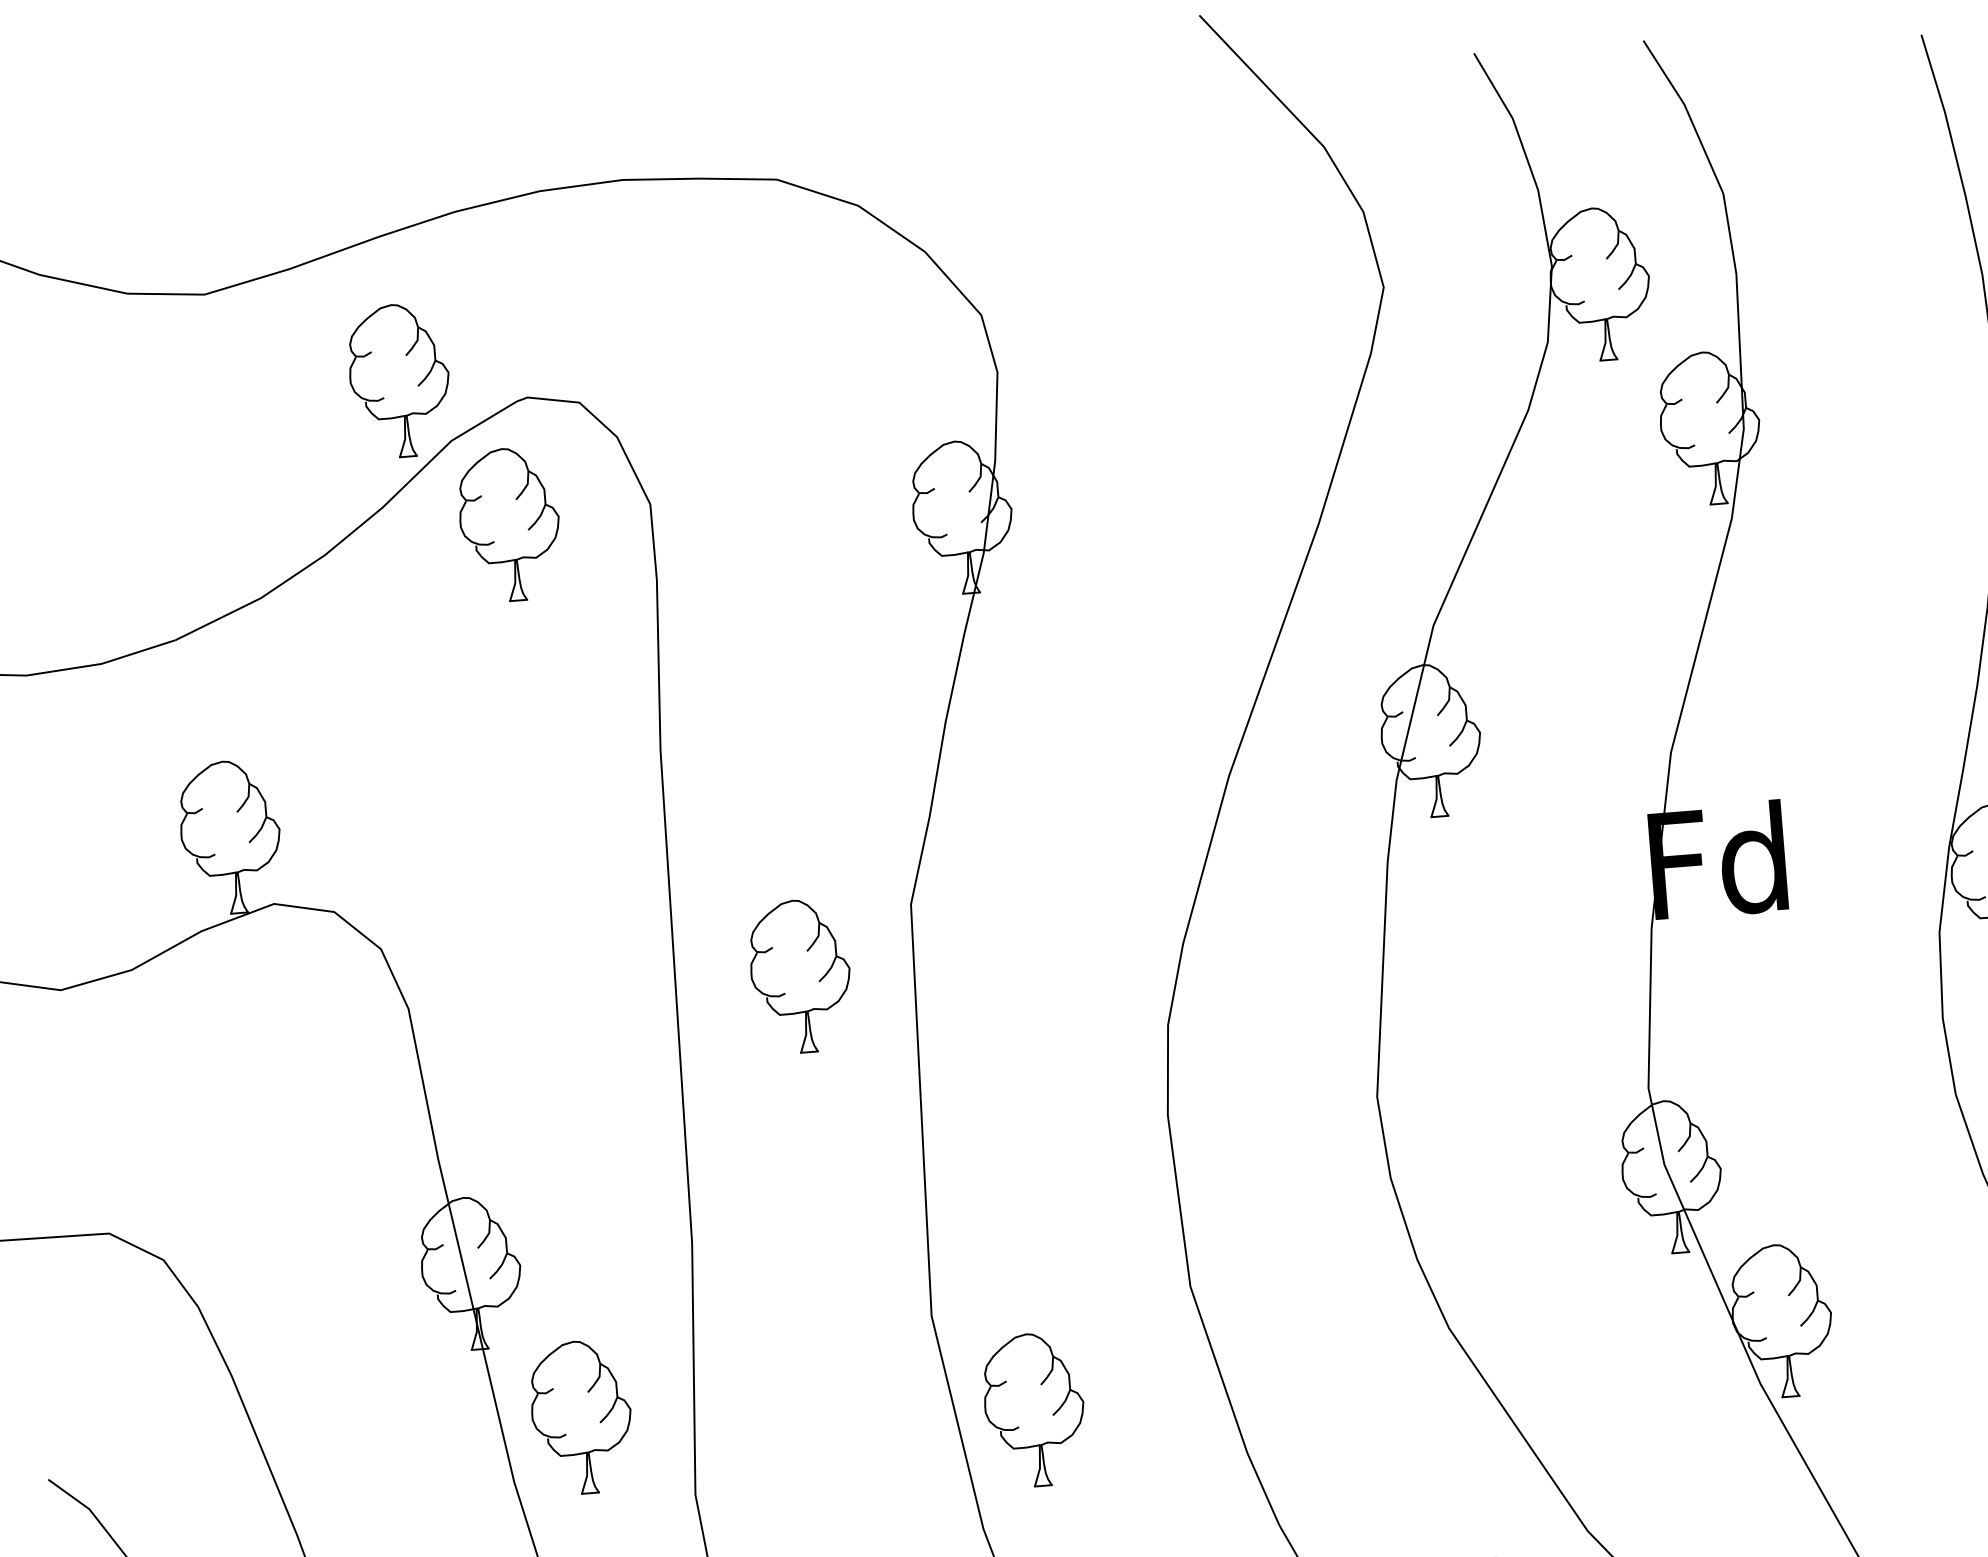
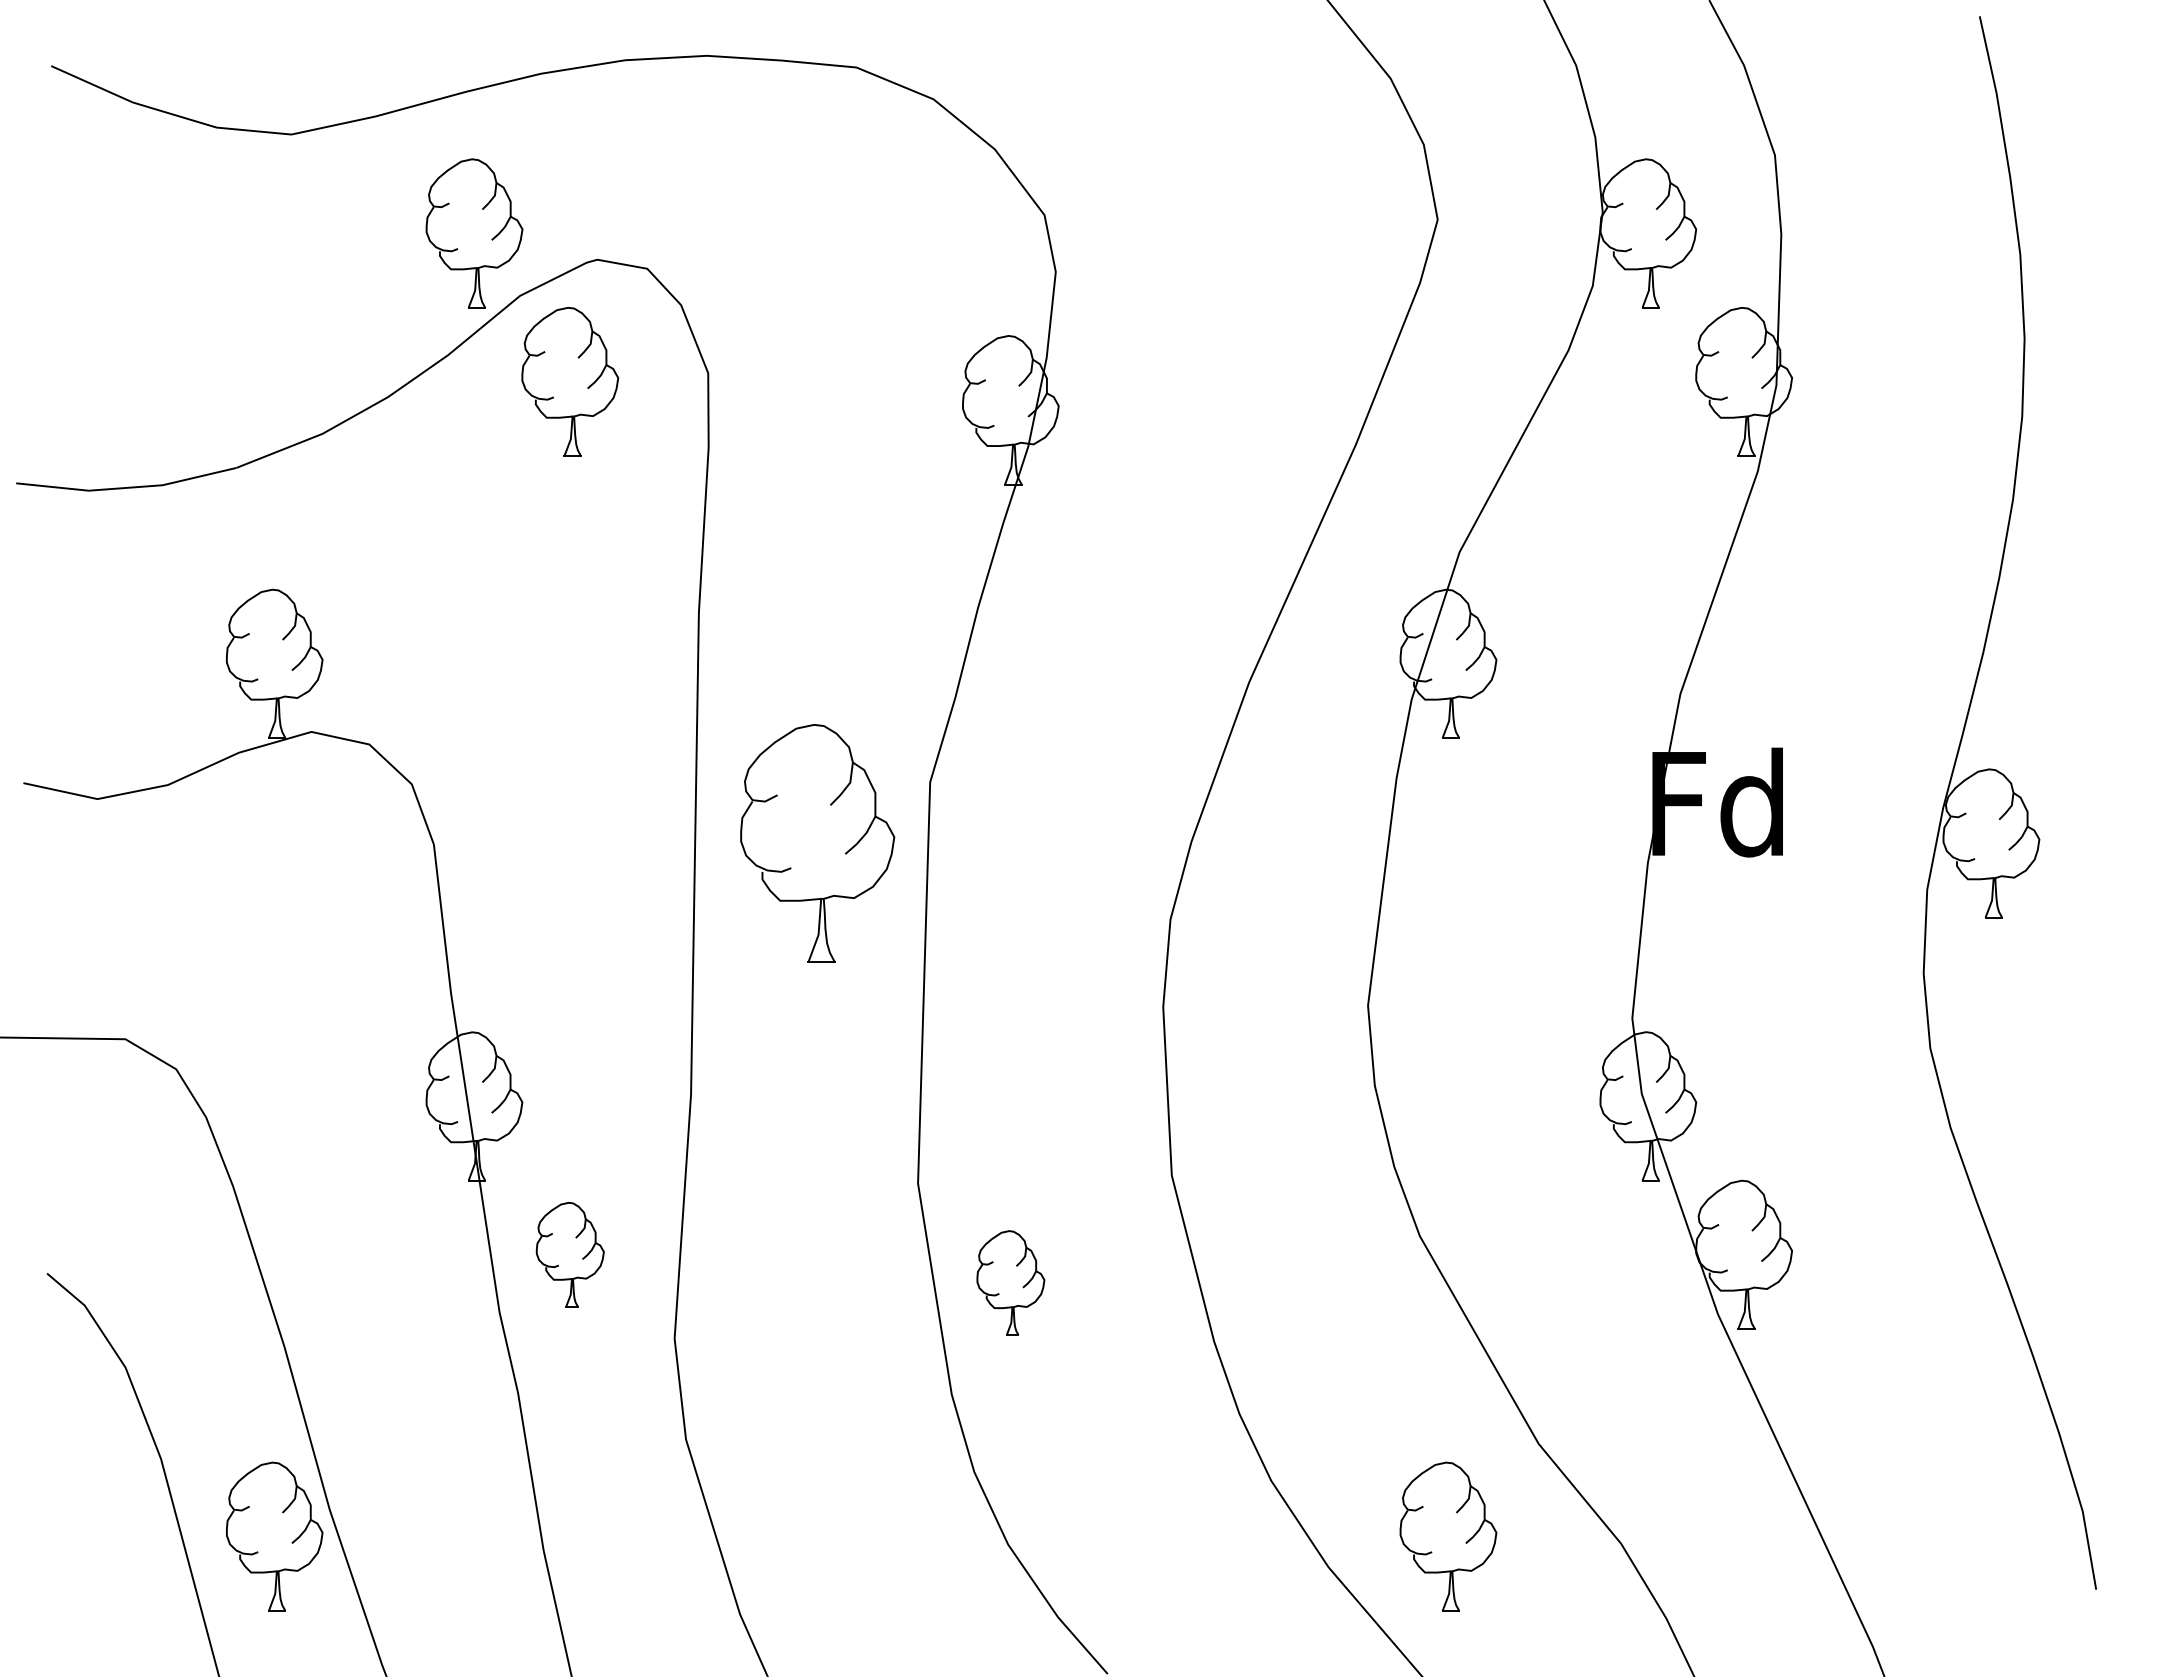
part: (800, 976) -> (817, 843), size x1.6
part: (1034, 1409) -> (1010, 1282), size x0.7
part: (582, 1417) -> (570, 1254), size x0.7

